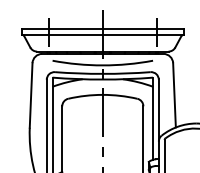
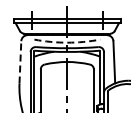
arc: (103, 65) -> (67, 42), solid -> dashed
line: (31, 94) -> (20, 61), solid -> dashed

